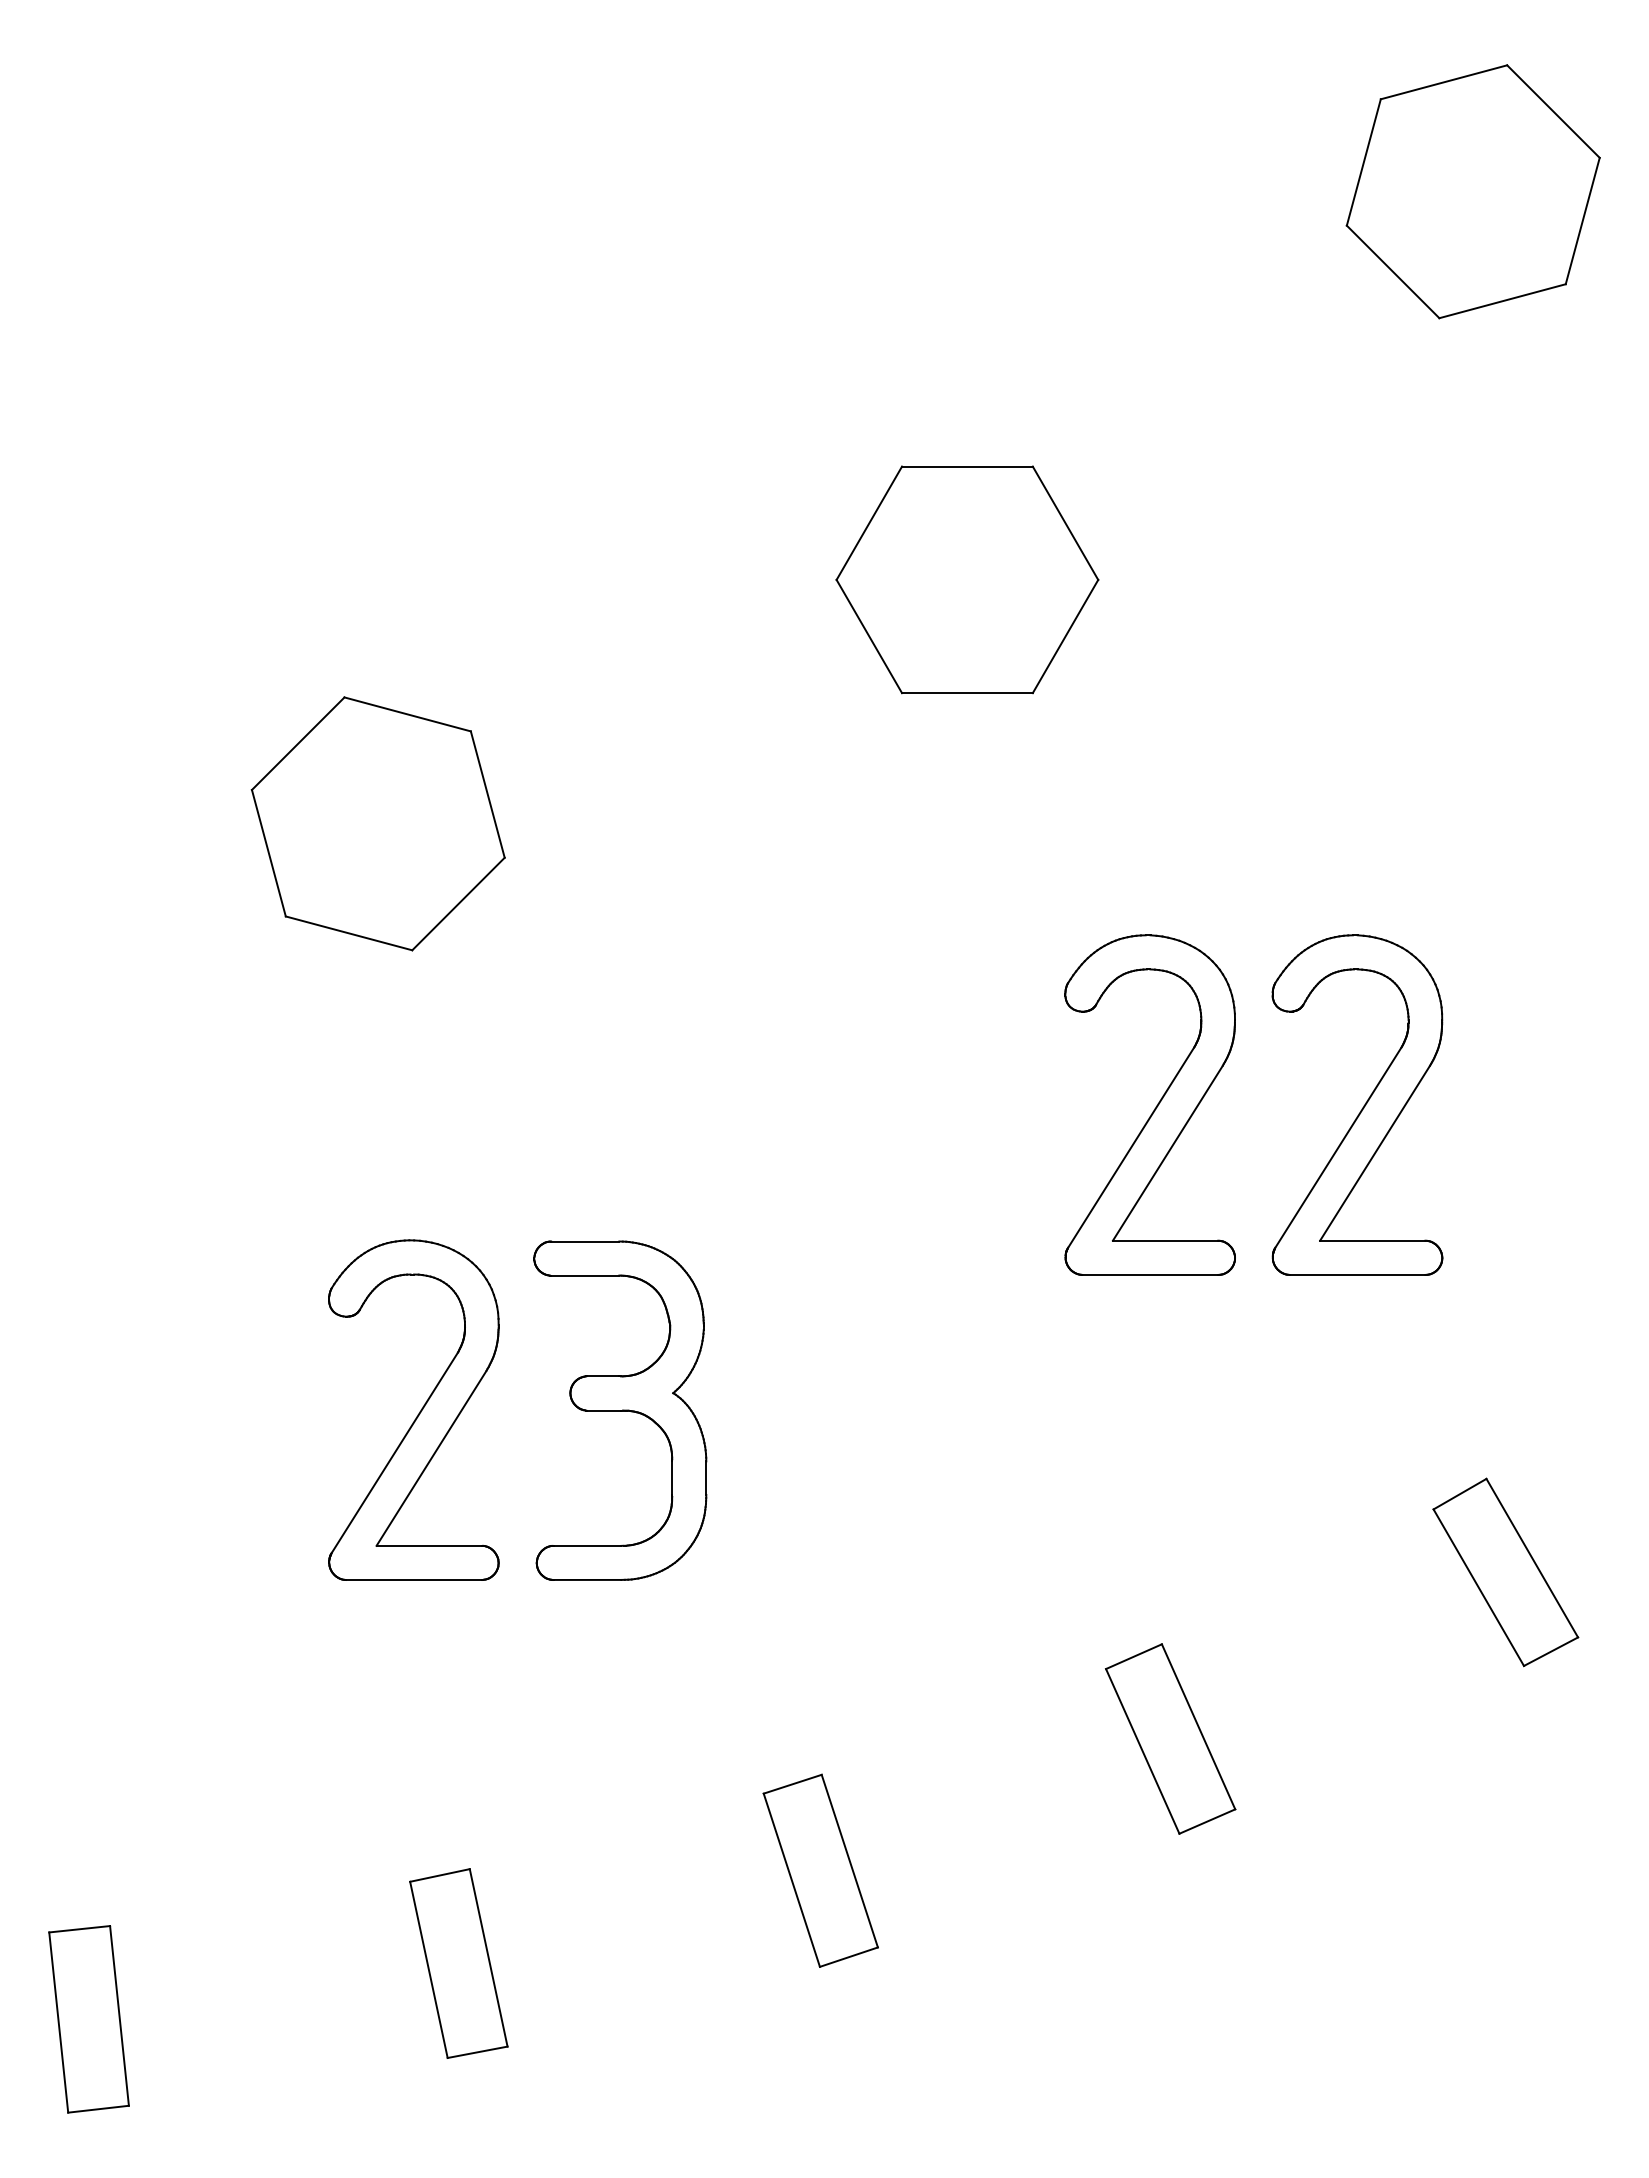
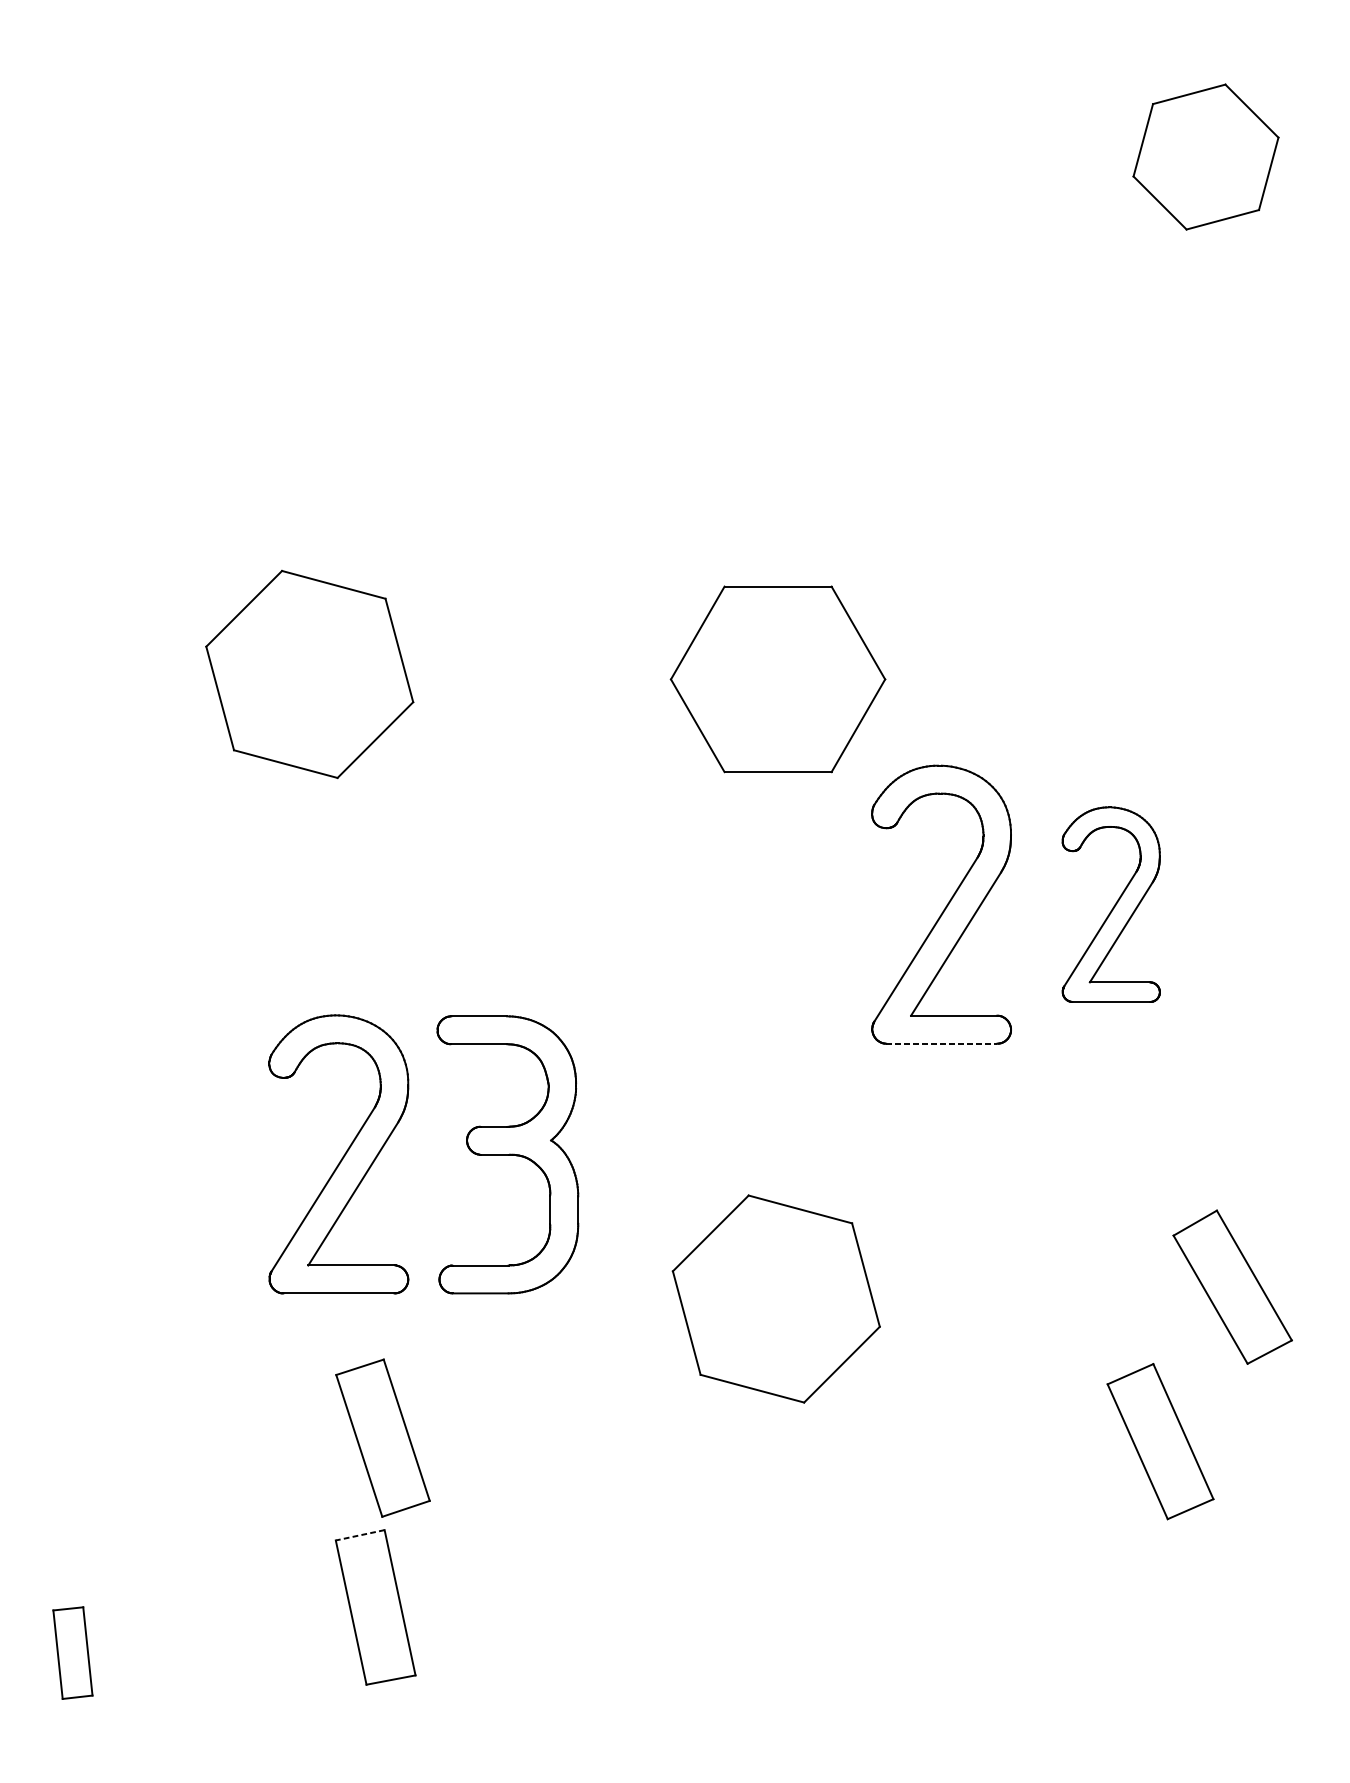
part: (1472, 191) -> (1205, 156), size x0.7
part: (967, 579) -> (778, 679), moved
part: (1357, 1104) -> (1111, 904), size x0.7
line: (1150, 1274) -> (941, 1043), solid -> dashed
part: (947, 1586) -> (775, 1298), added
part: (1170, 1738) -> (1160, 1441), moved
part: (820, 1870) -> (382, 1437), moved
line: (439, 1875) -> (359, 1535), solid -> dashed
part: (88, 2019) -> (72, 1653), size x0.6

